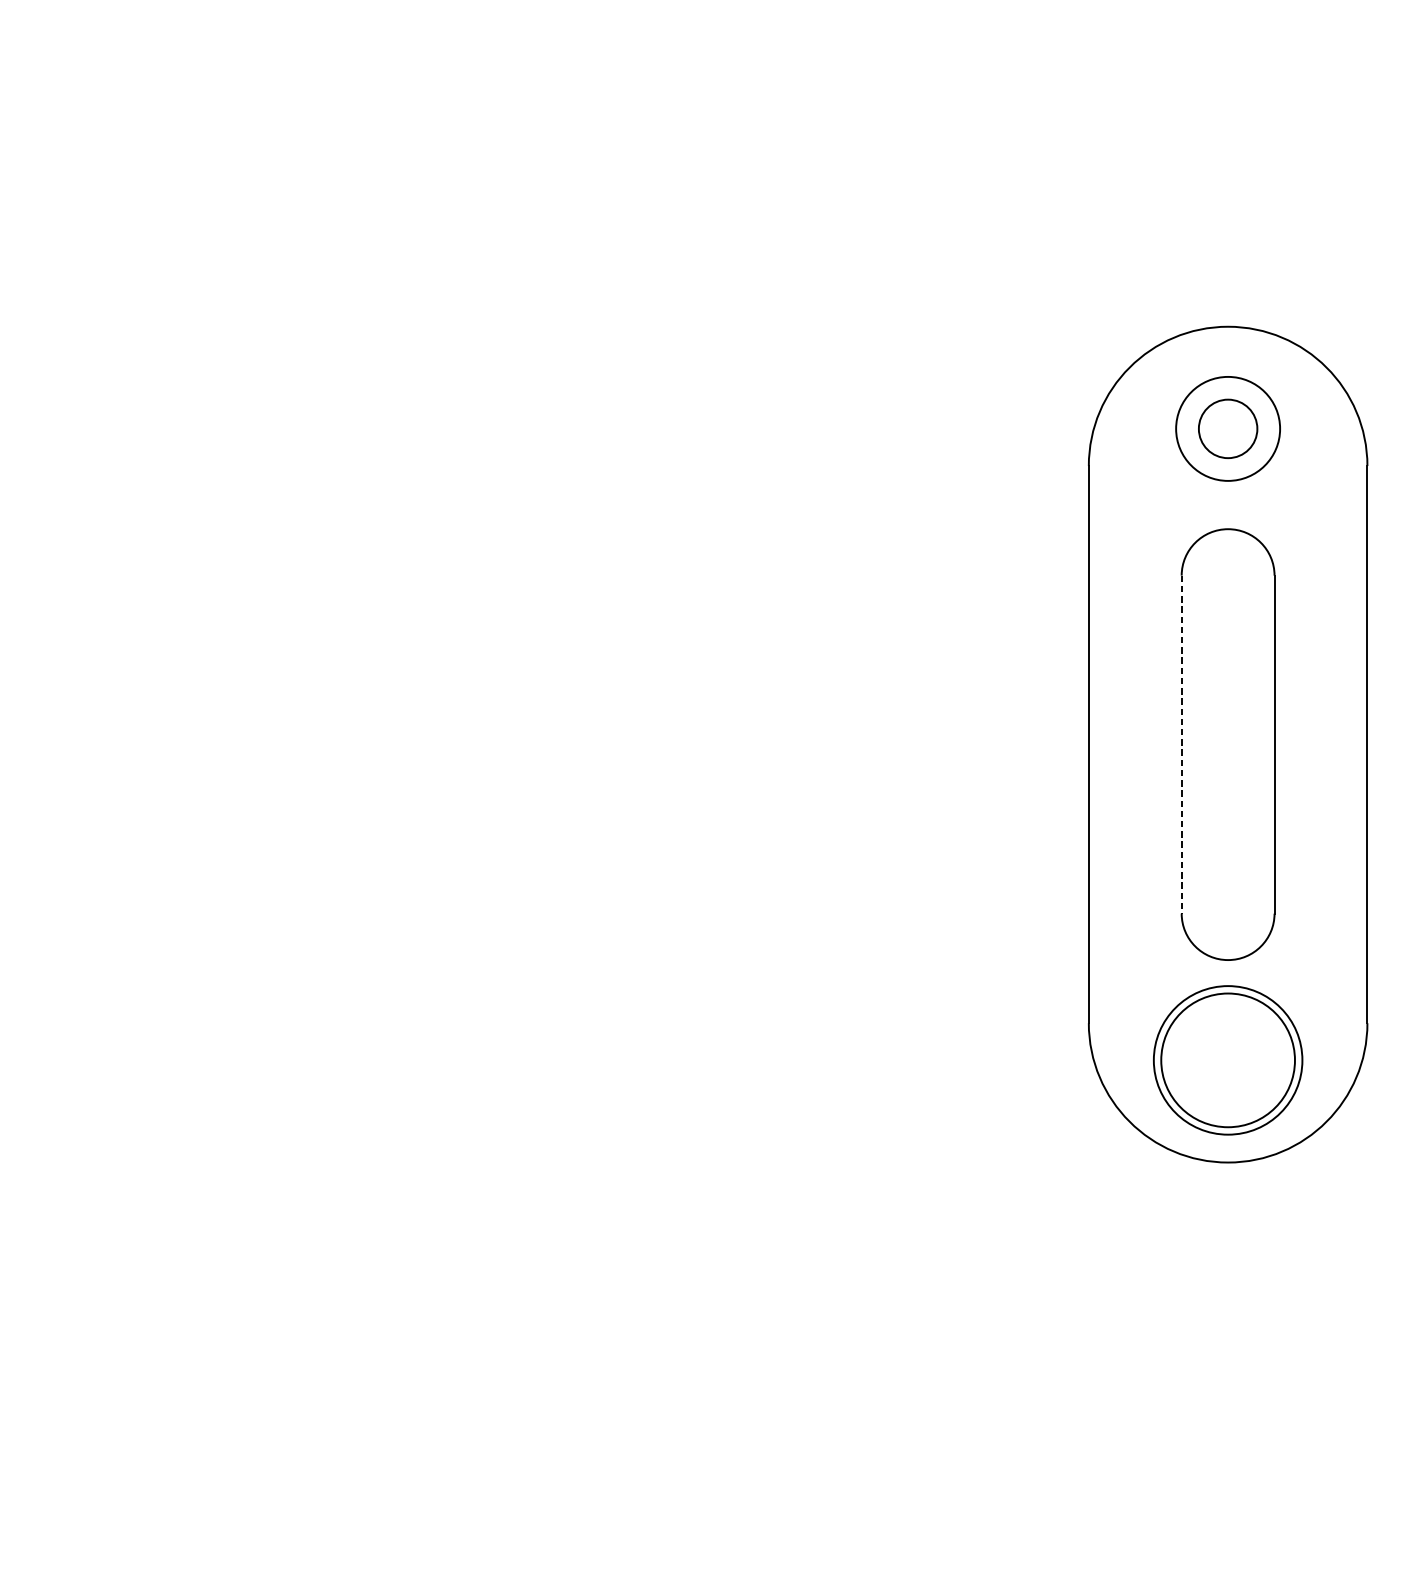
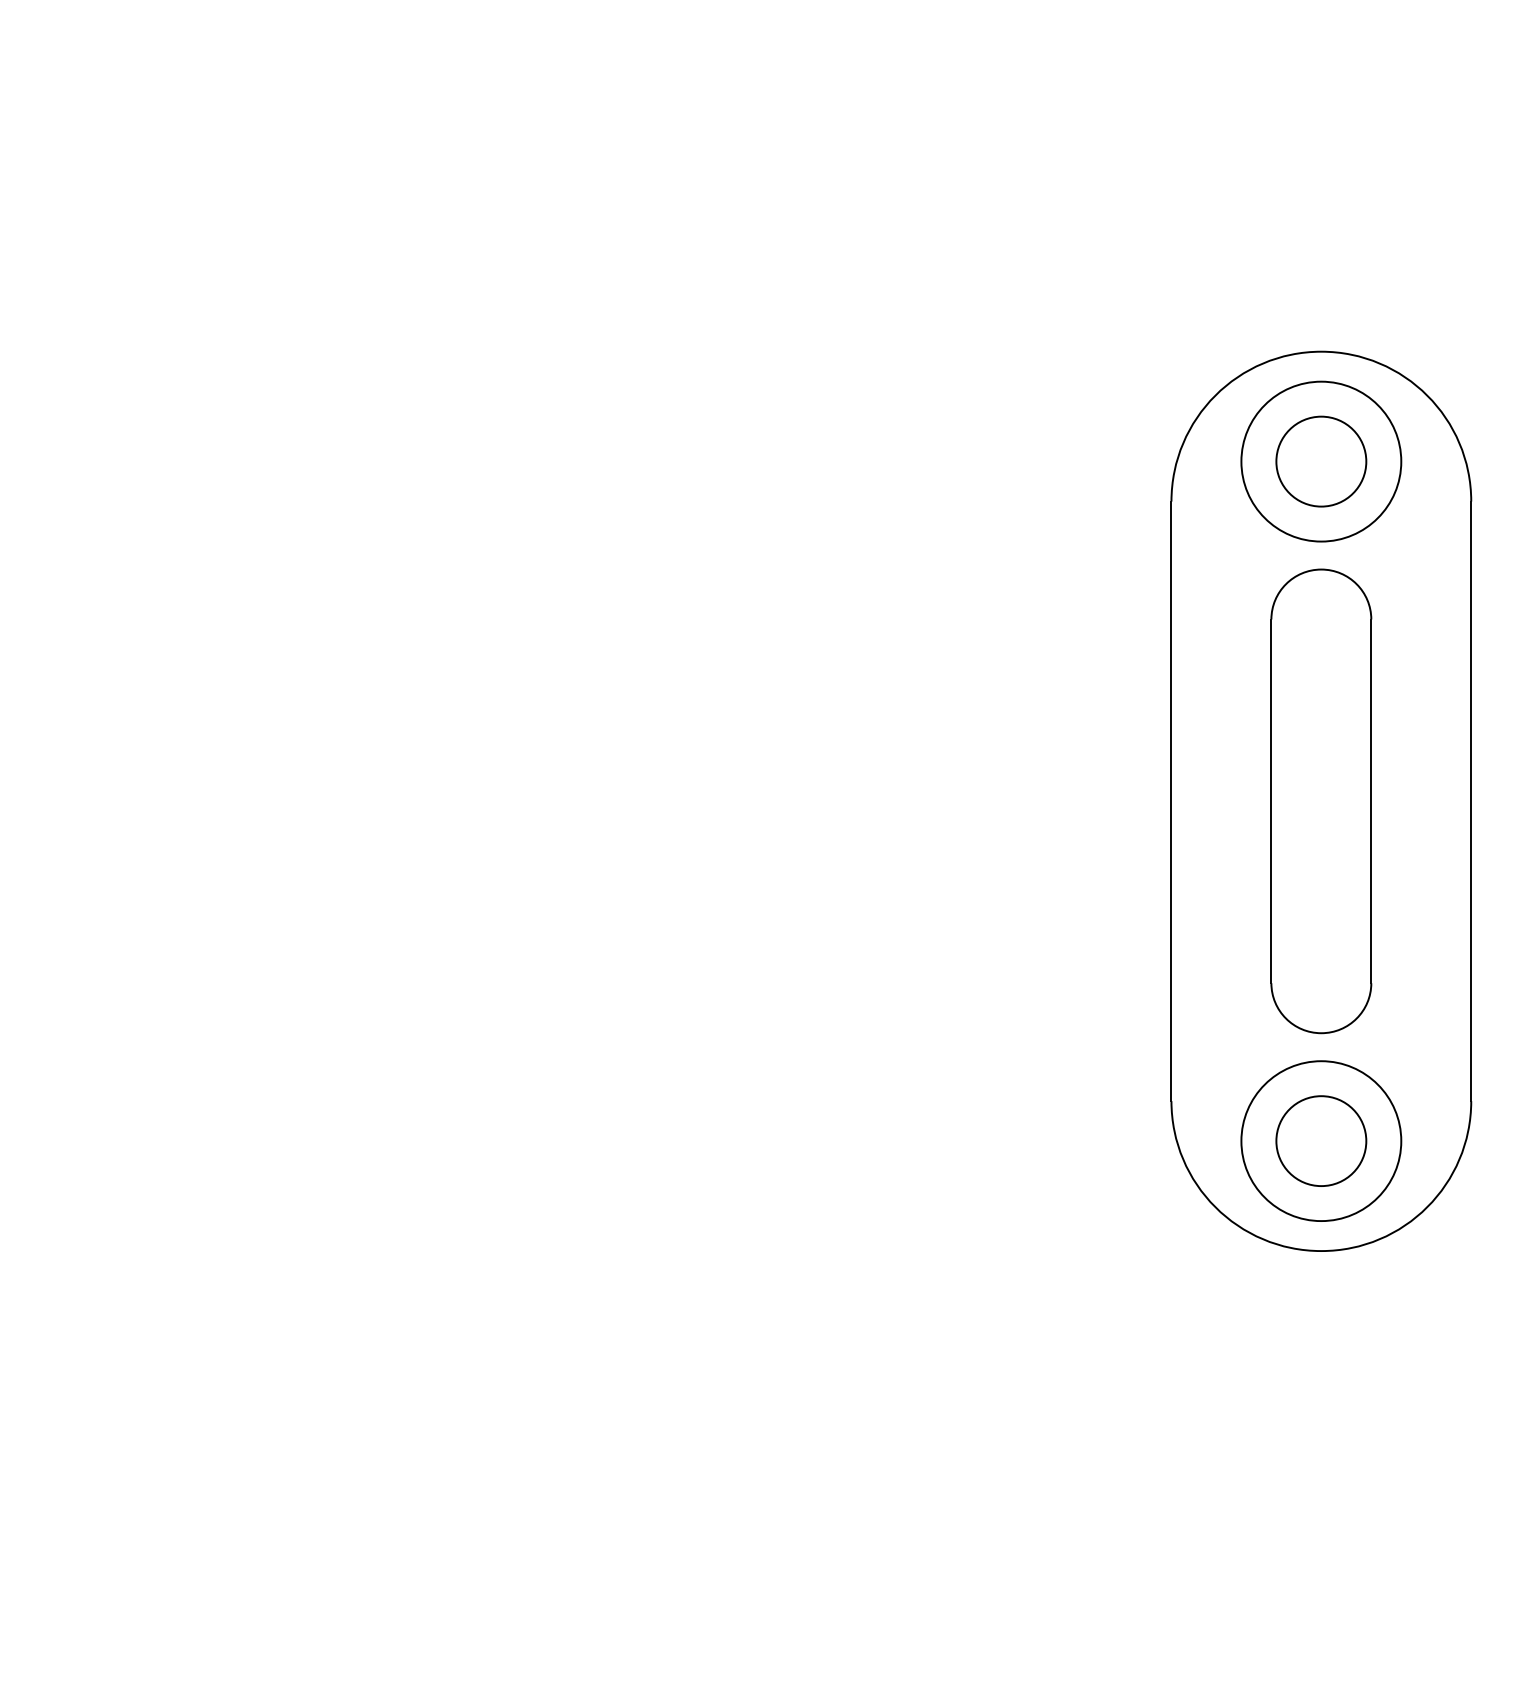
circle: (1228, 428) -> (1321, 461), size x1.43
circle: (1228, 428) -> (1321, 461), size x1.43
line: (1181, 744) -> (1271, 801), dashed -> solid
circle: (1228, 1060) -> (1321, 1141), size x0.62

